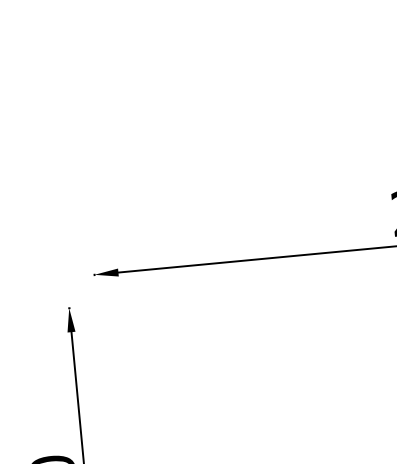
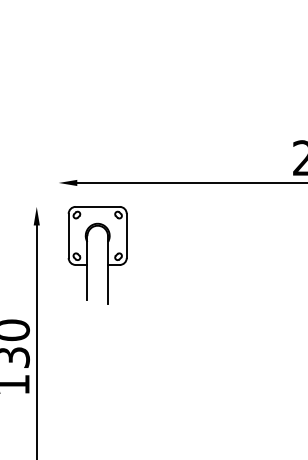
part: (140, 364) -> (87, 255), added

